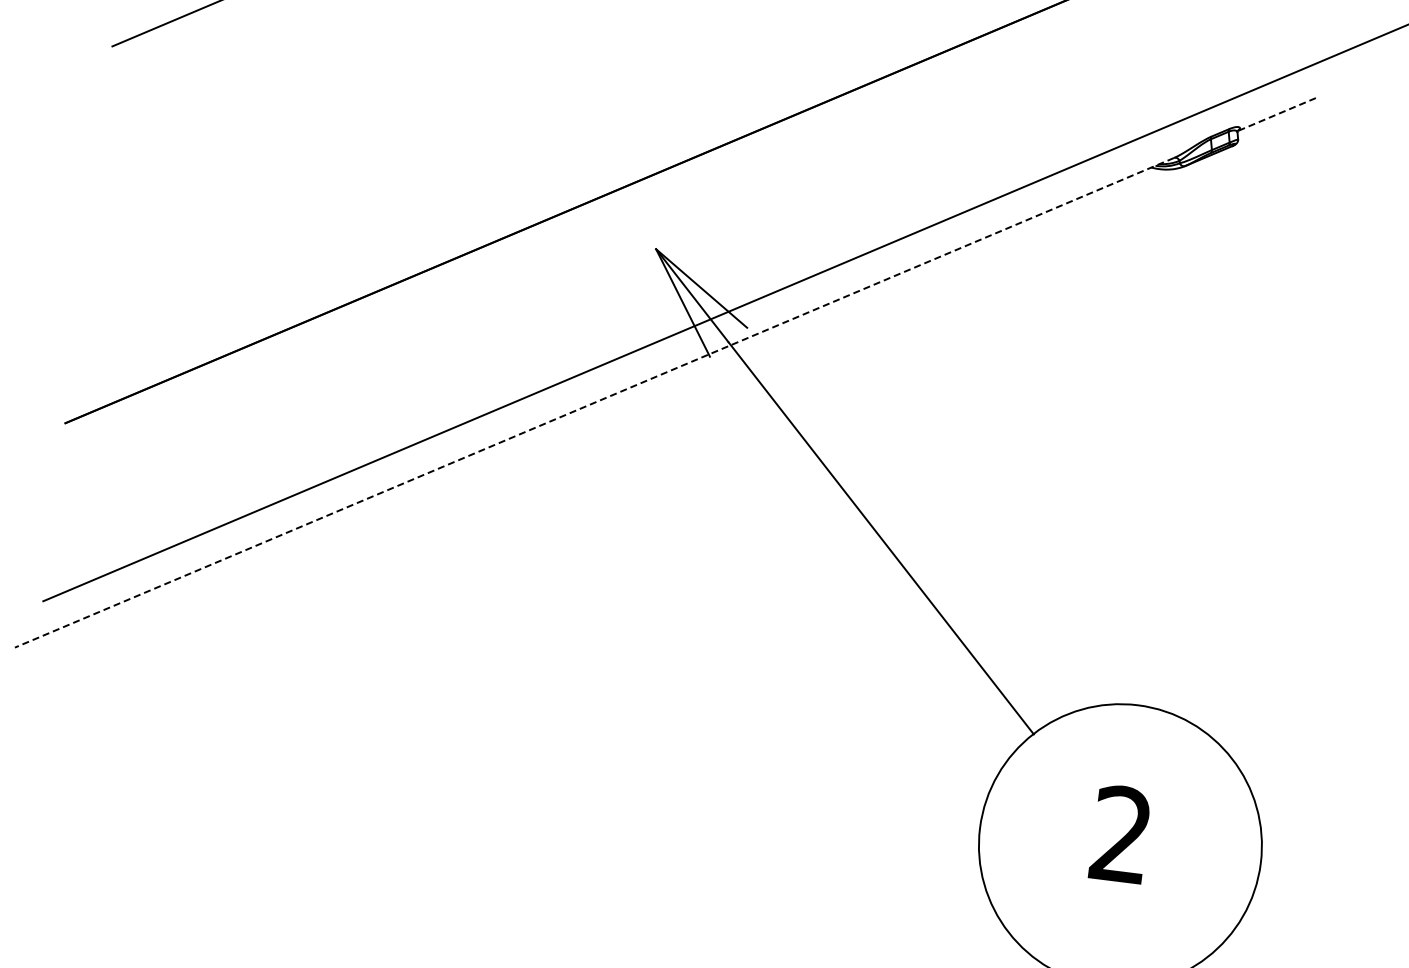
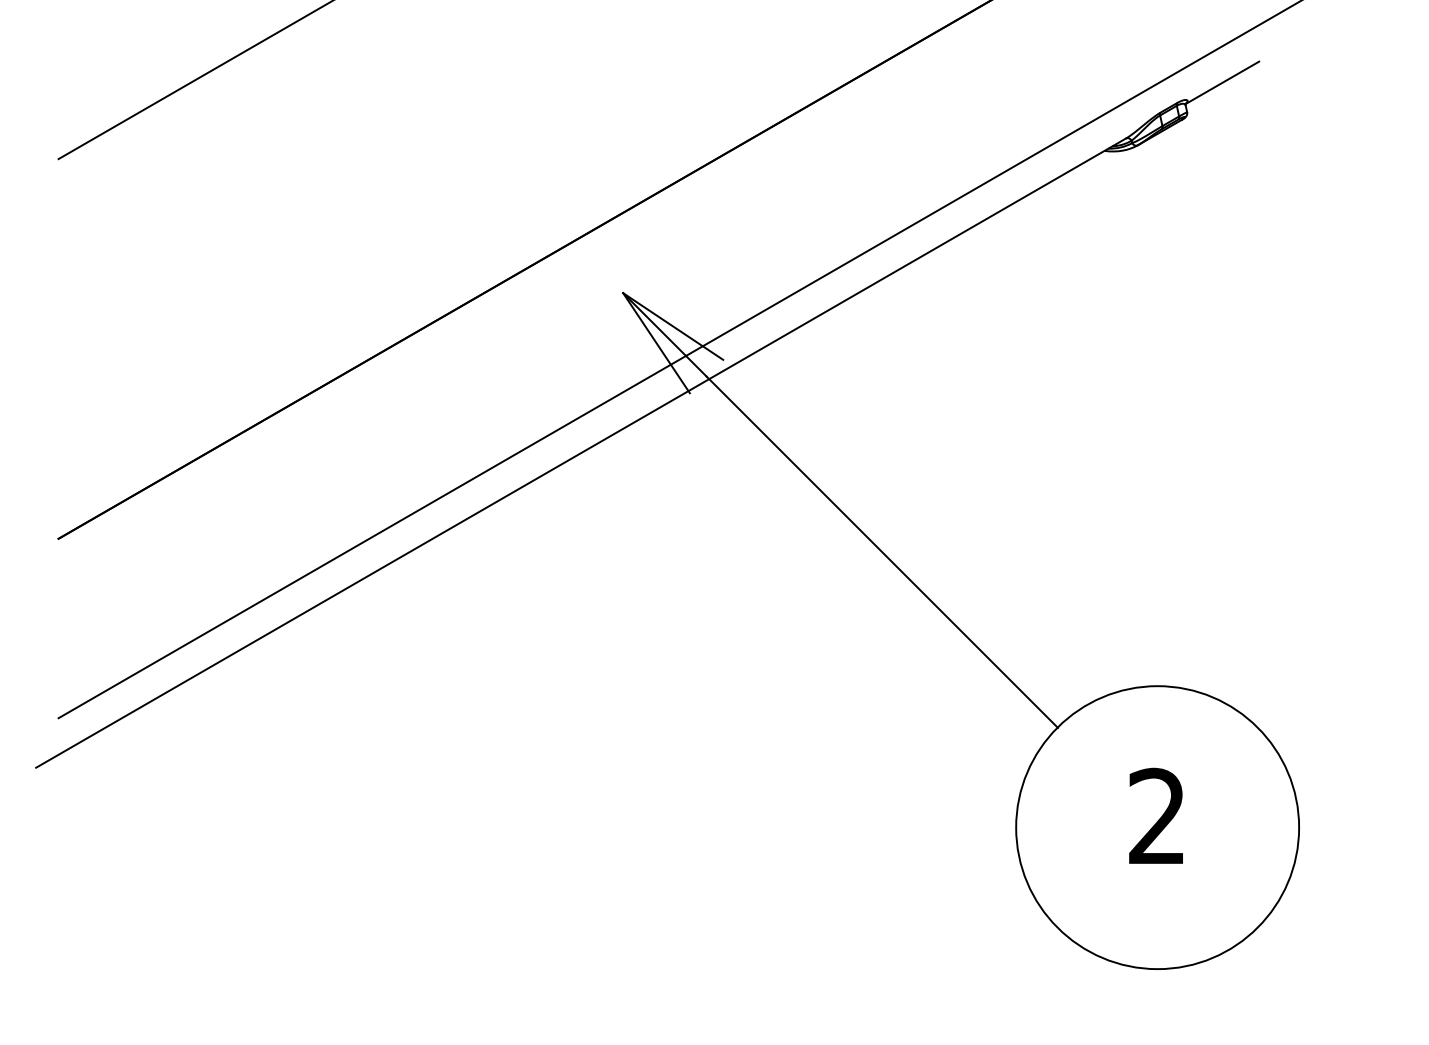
line: (1276, 115) -> (1222, 83), dashed -> solid
line: (593, 403) -> (580, 453), dashed -> solid

